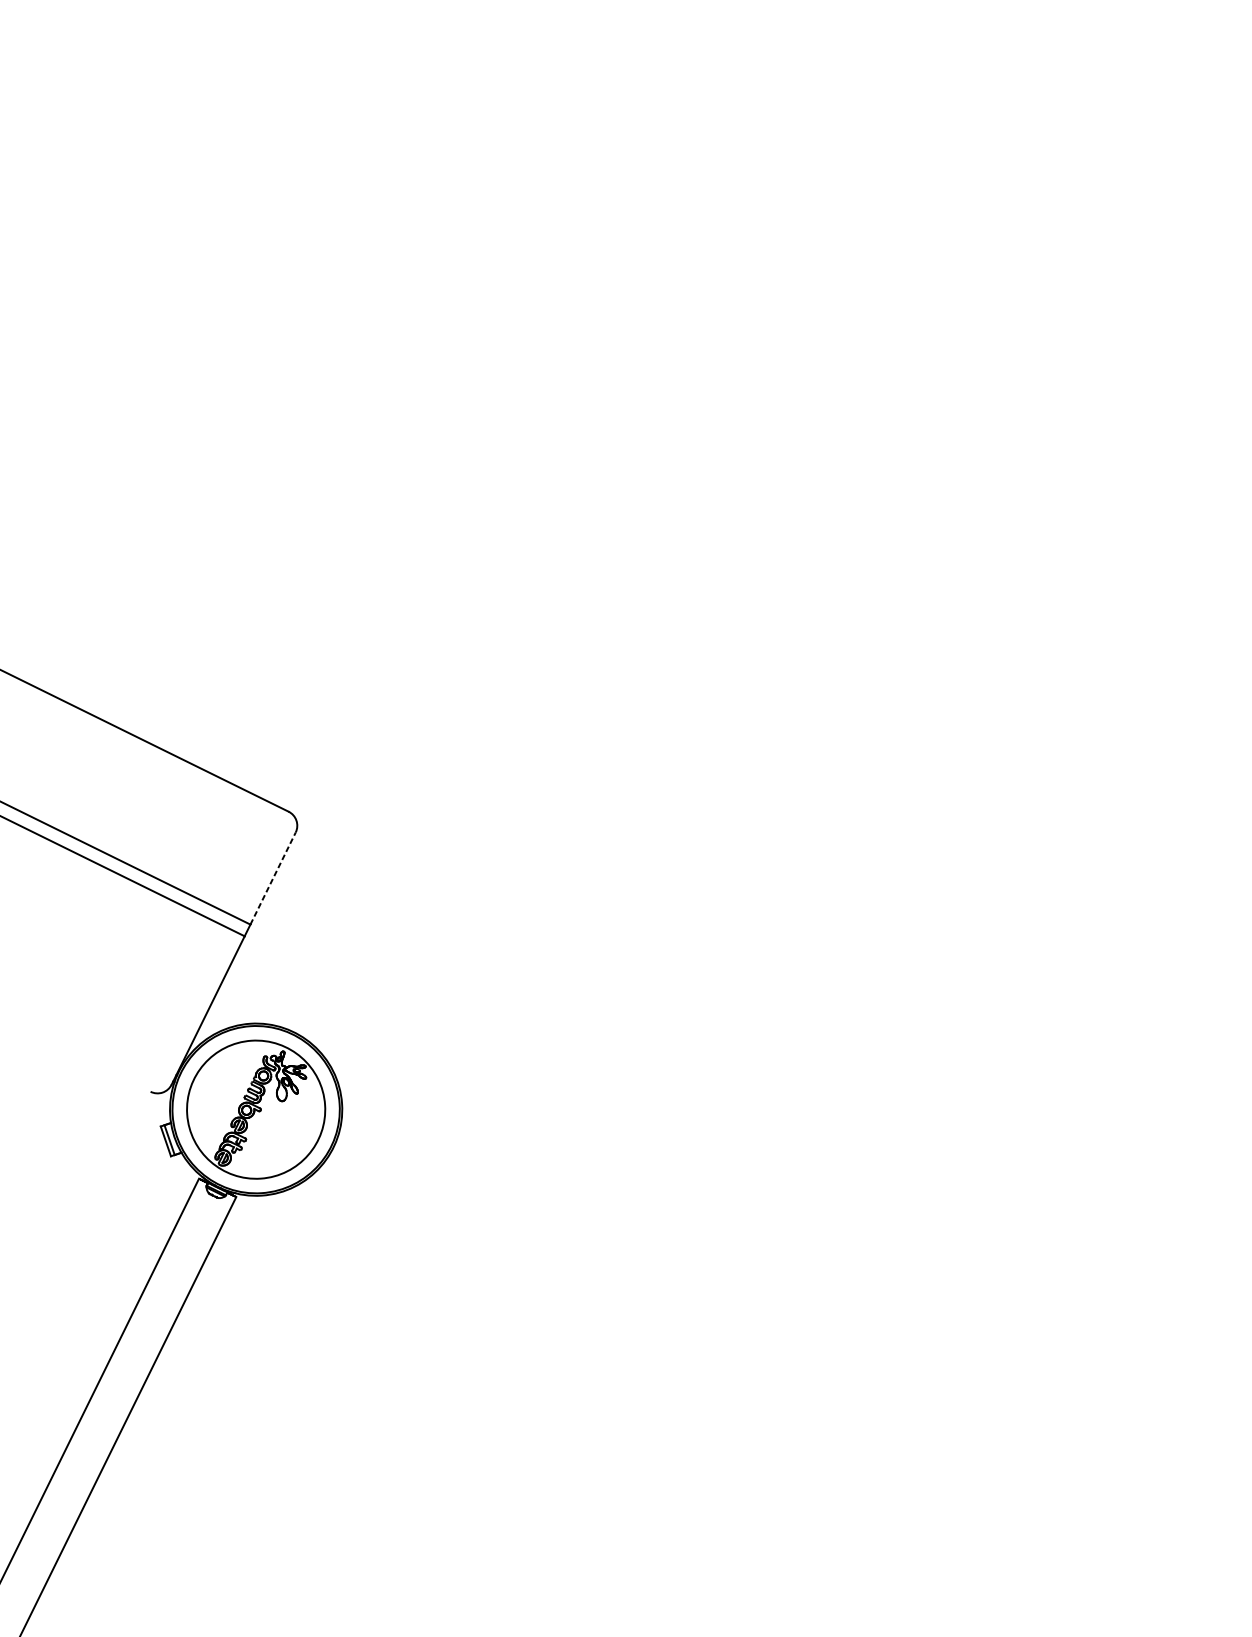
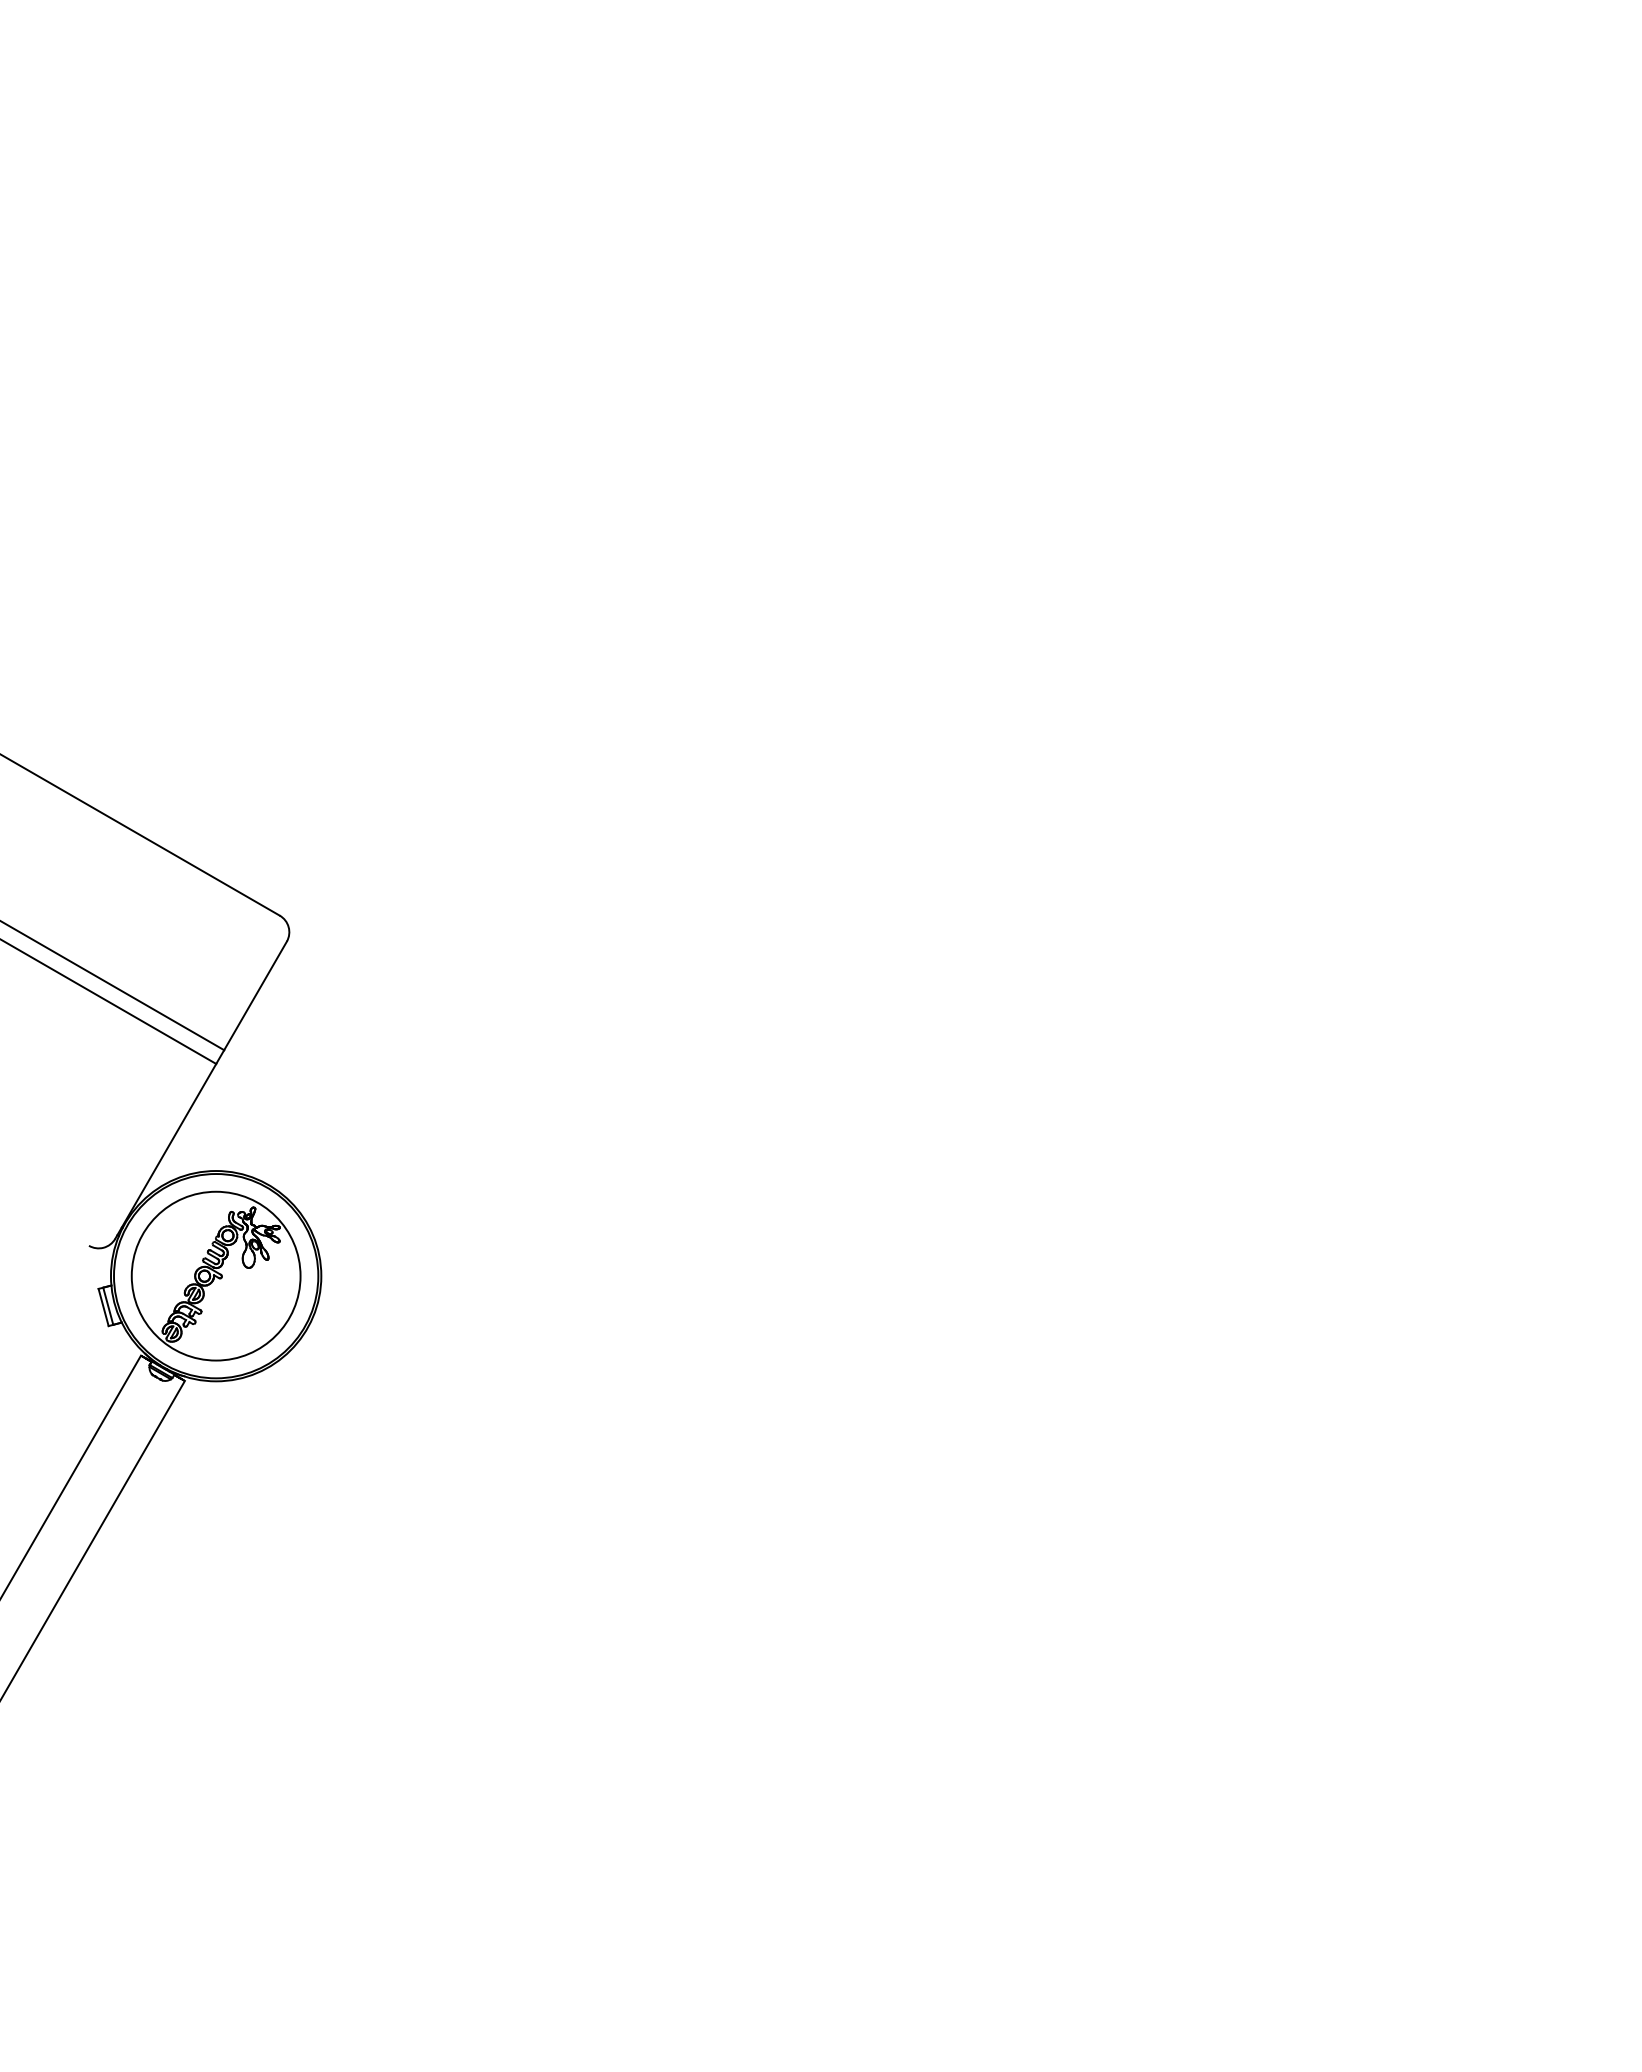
line: (273, 878) -> (255, 995), dashed -> solid

